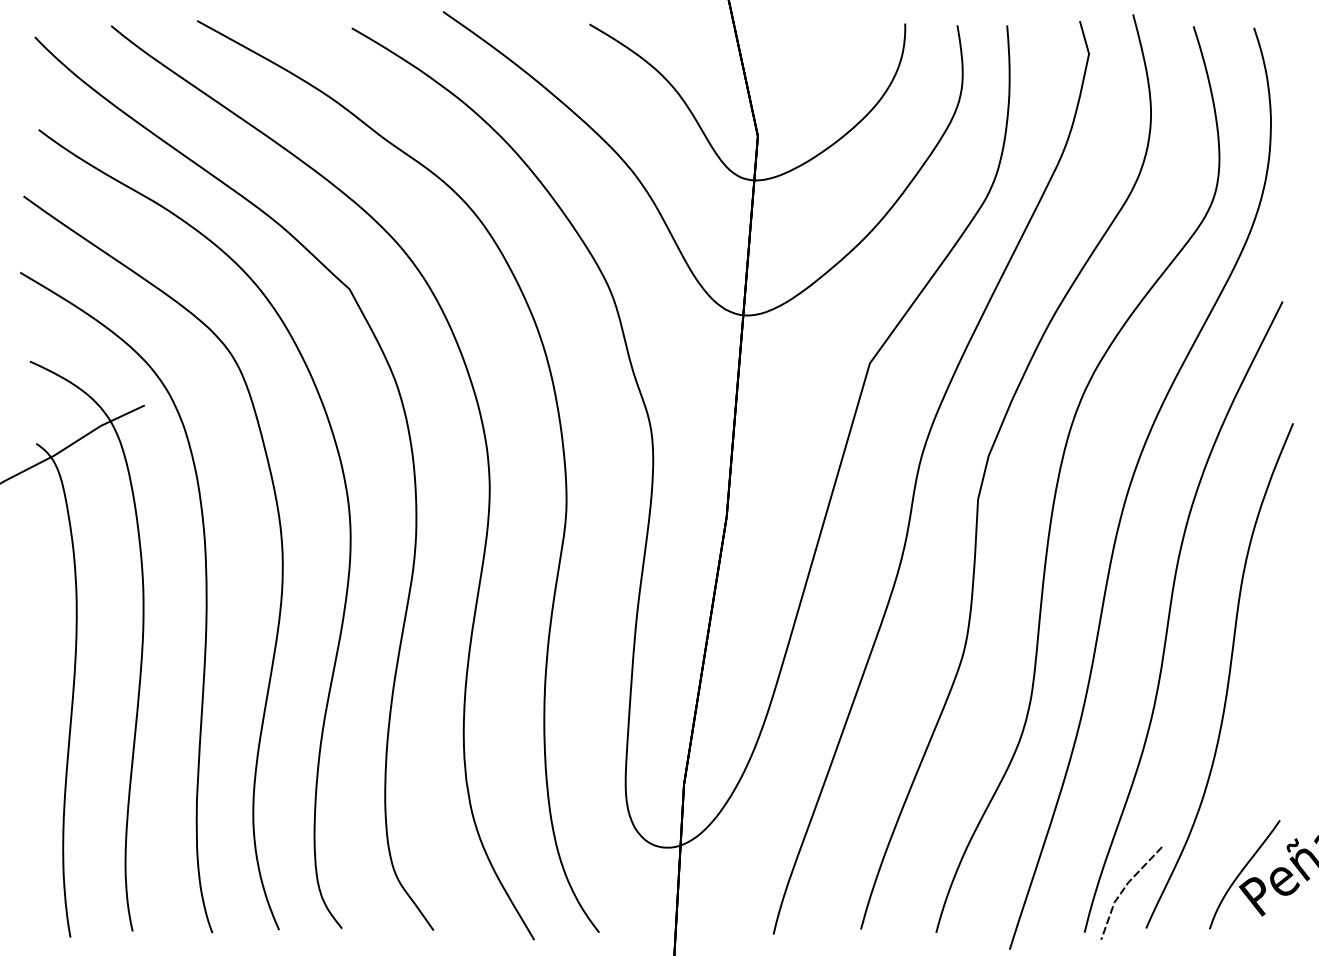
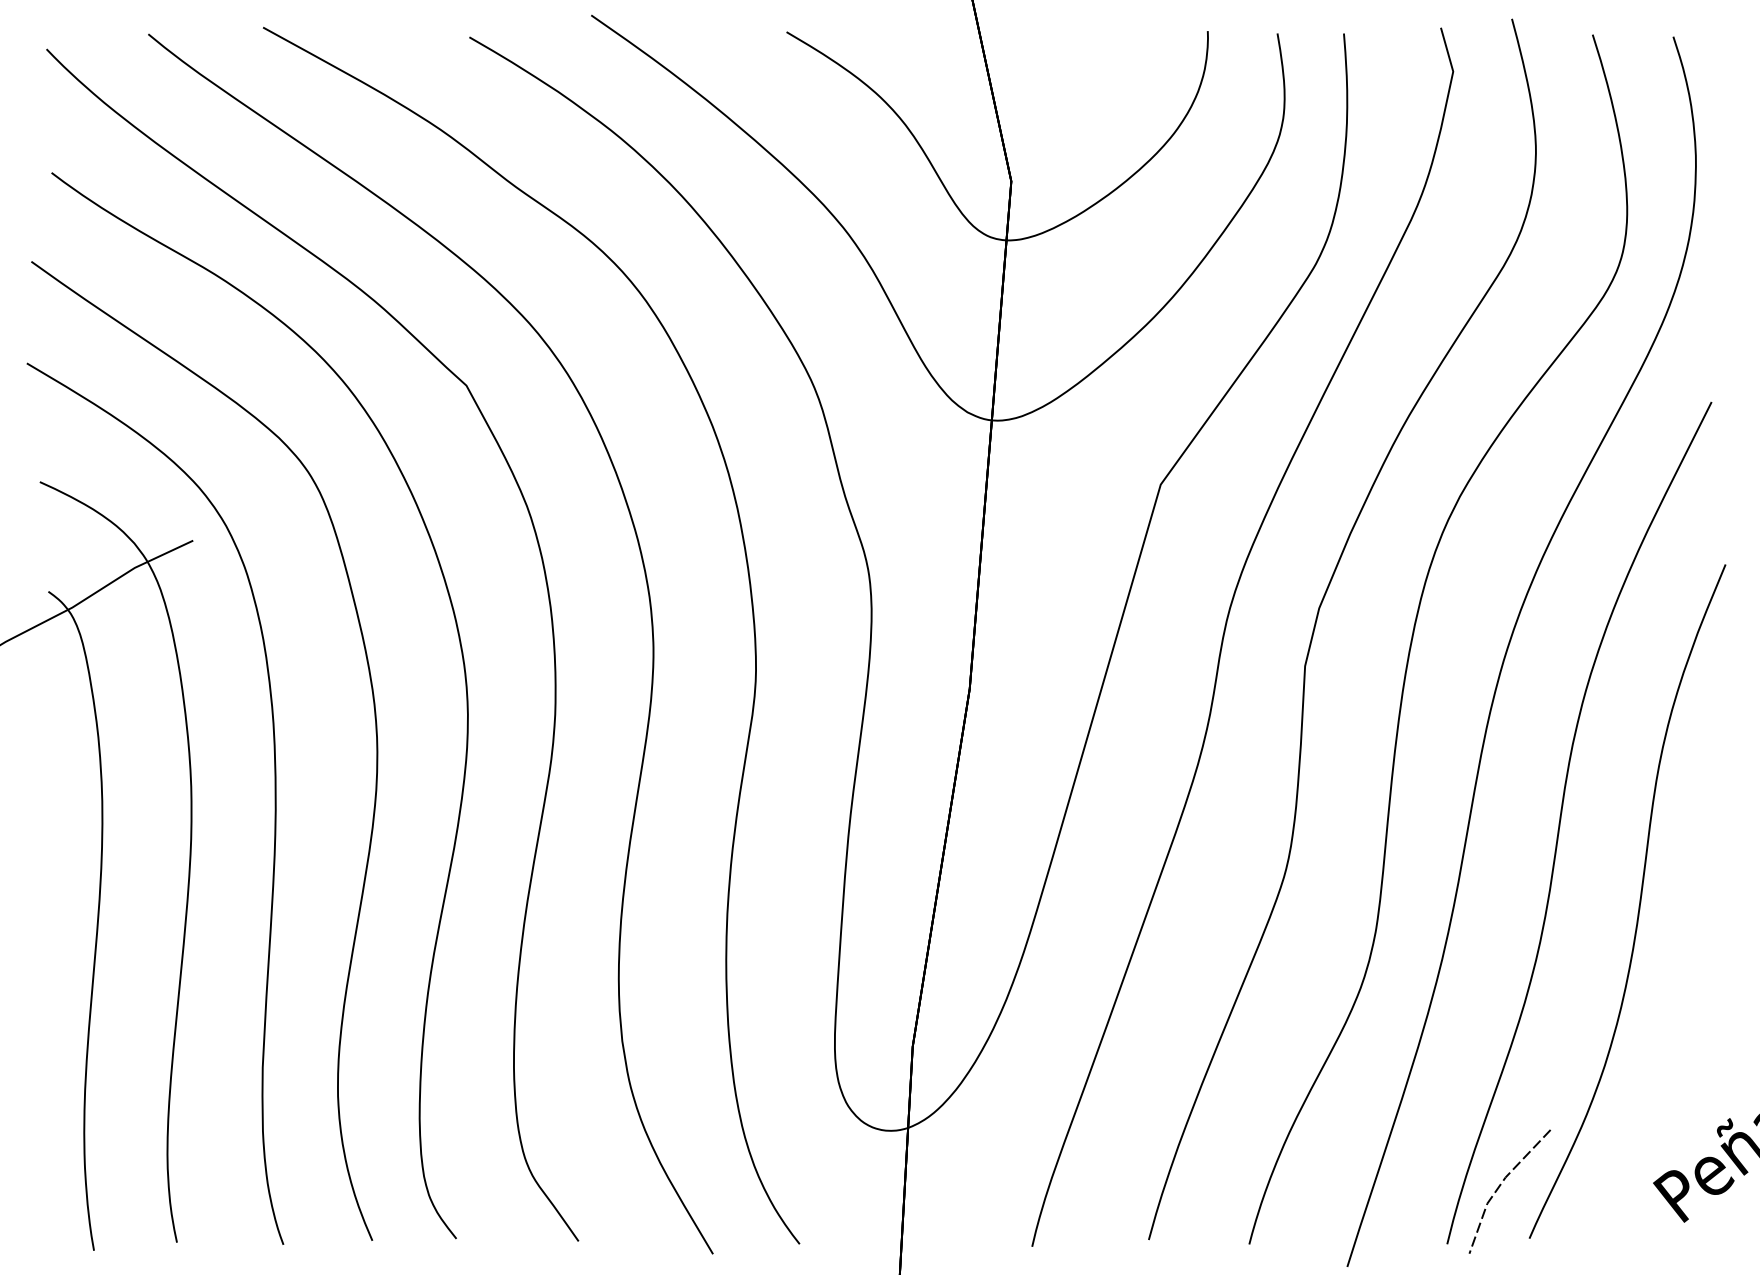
curve: (1242, 872) -> (1657, 1163), removed

